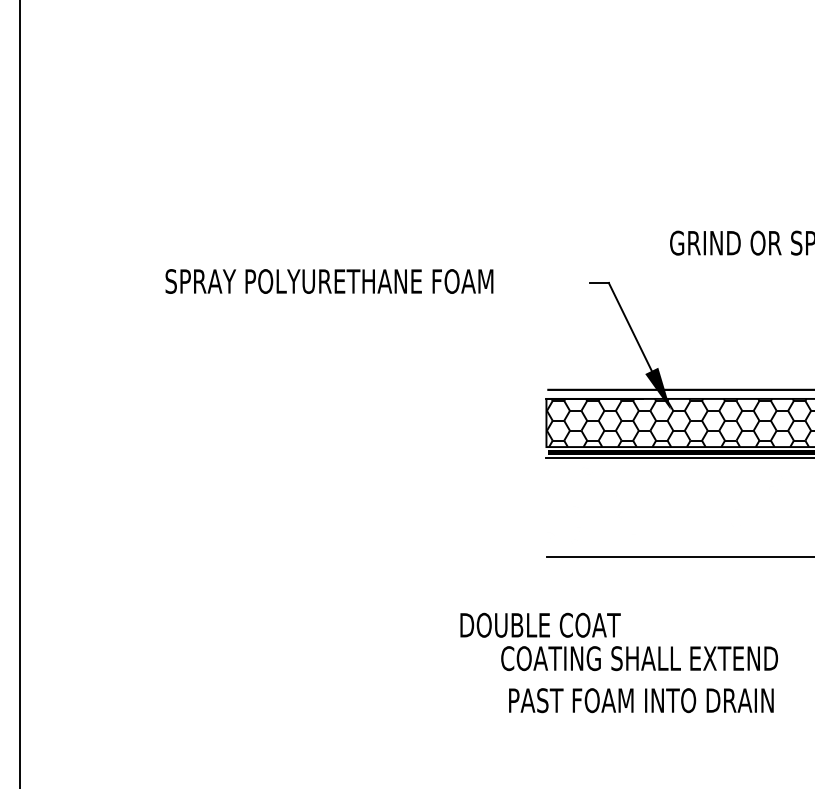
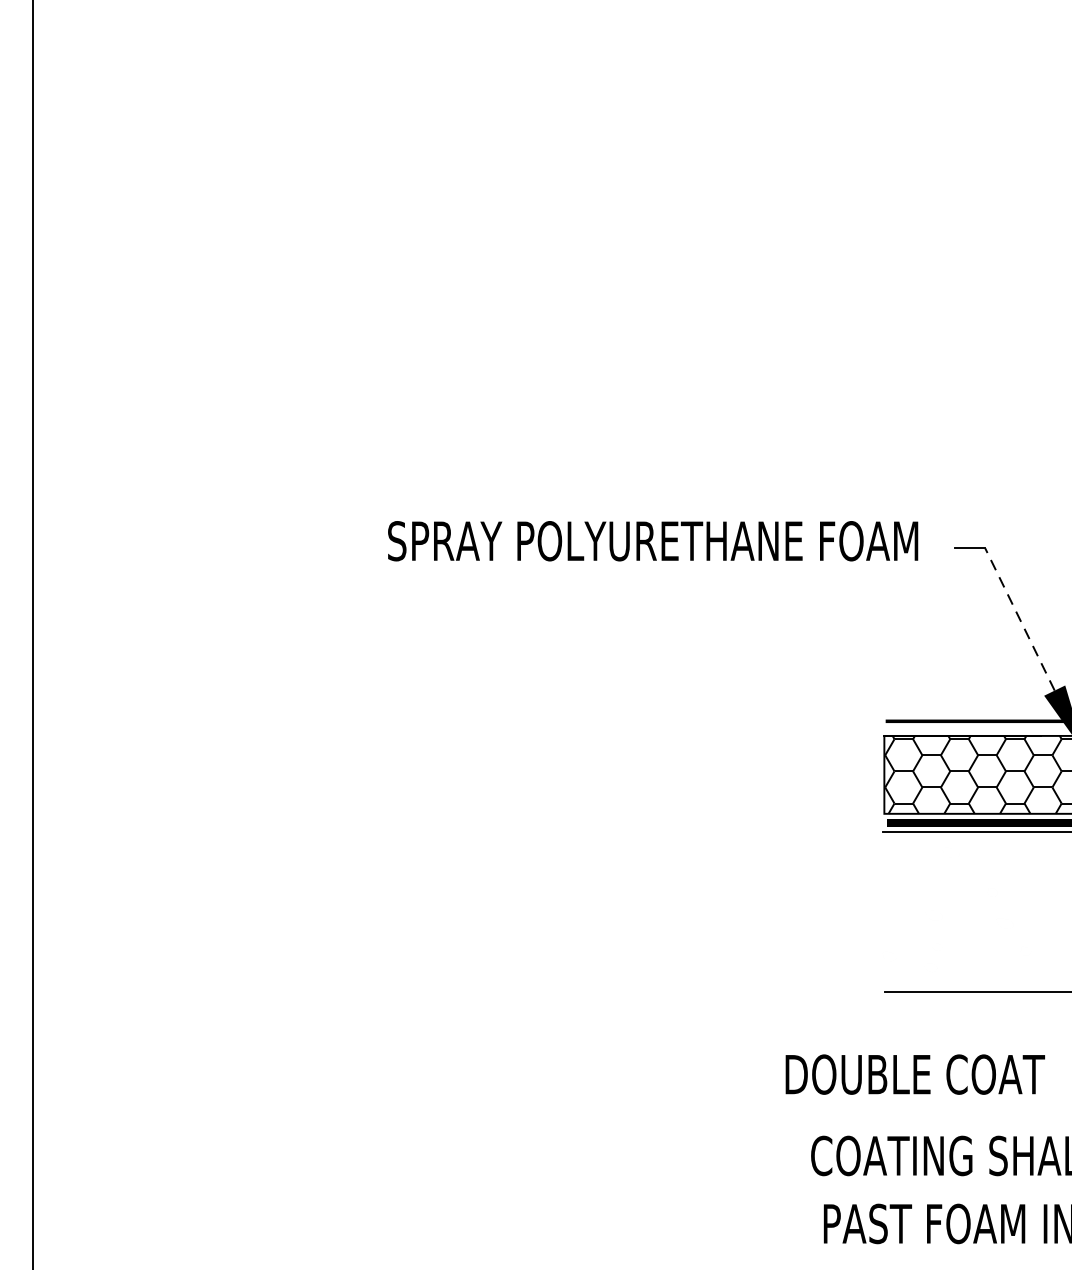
text: (329, 281) -> (653, 541), moved
line: (630, 326) -> (1020, 618), solid -> dashed
text: (540, 624) -> (915, 1073), moved

